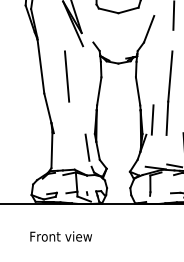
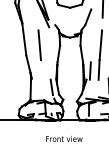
text: (61, 235) -> (64, 138), moved

